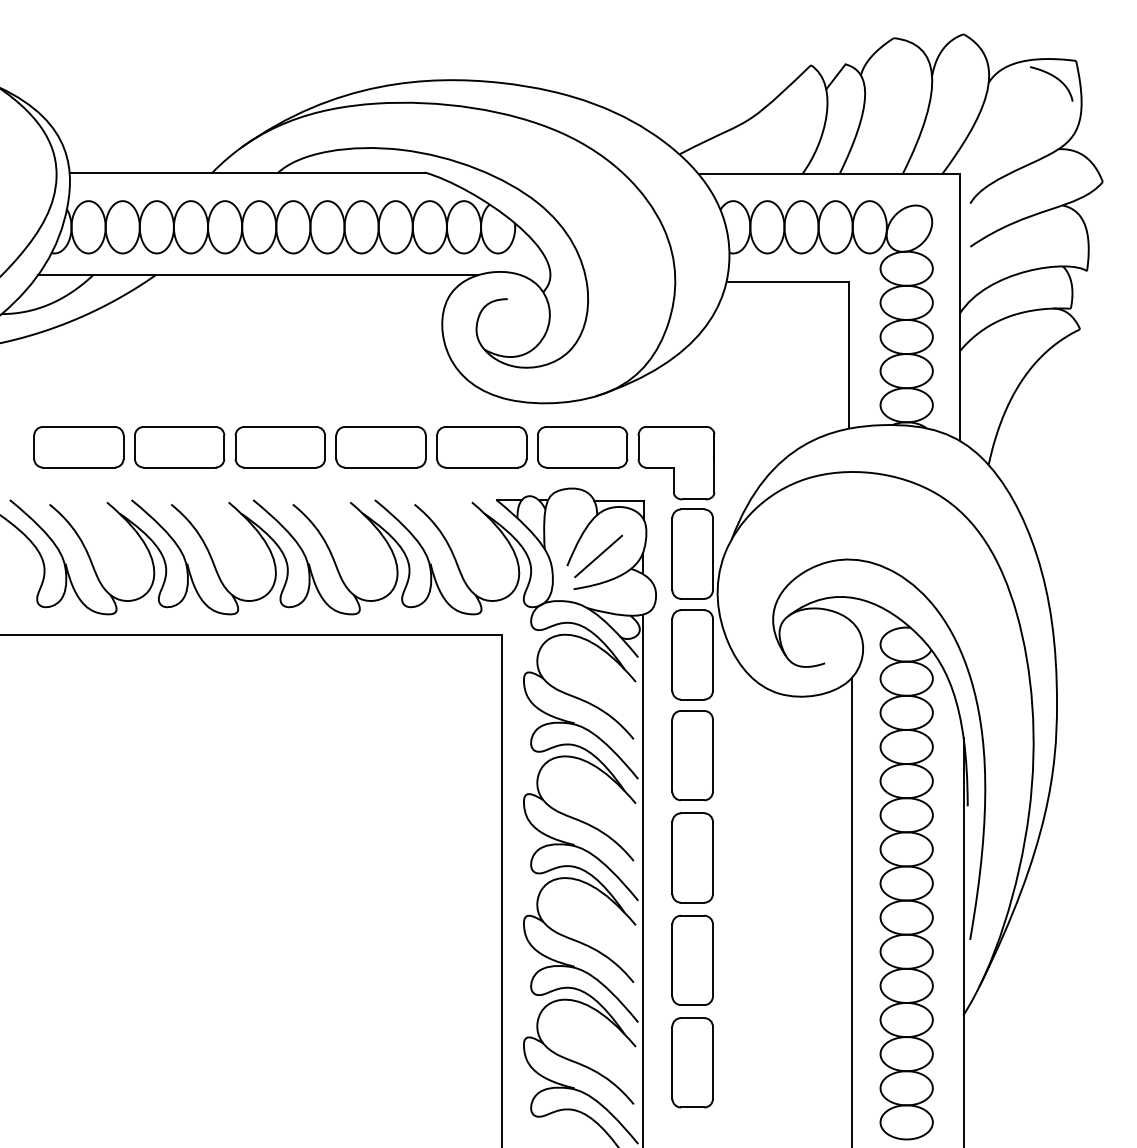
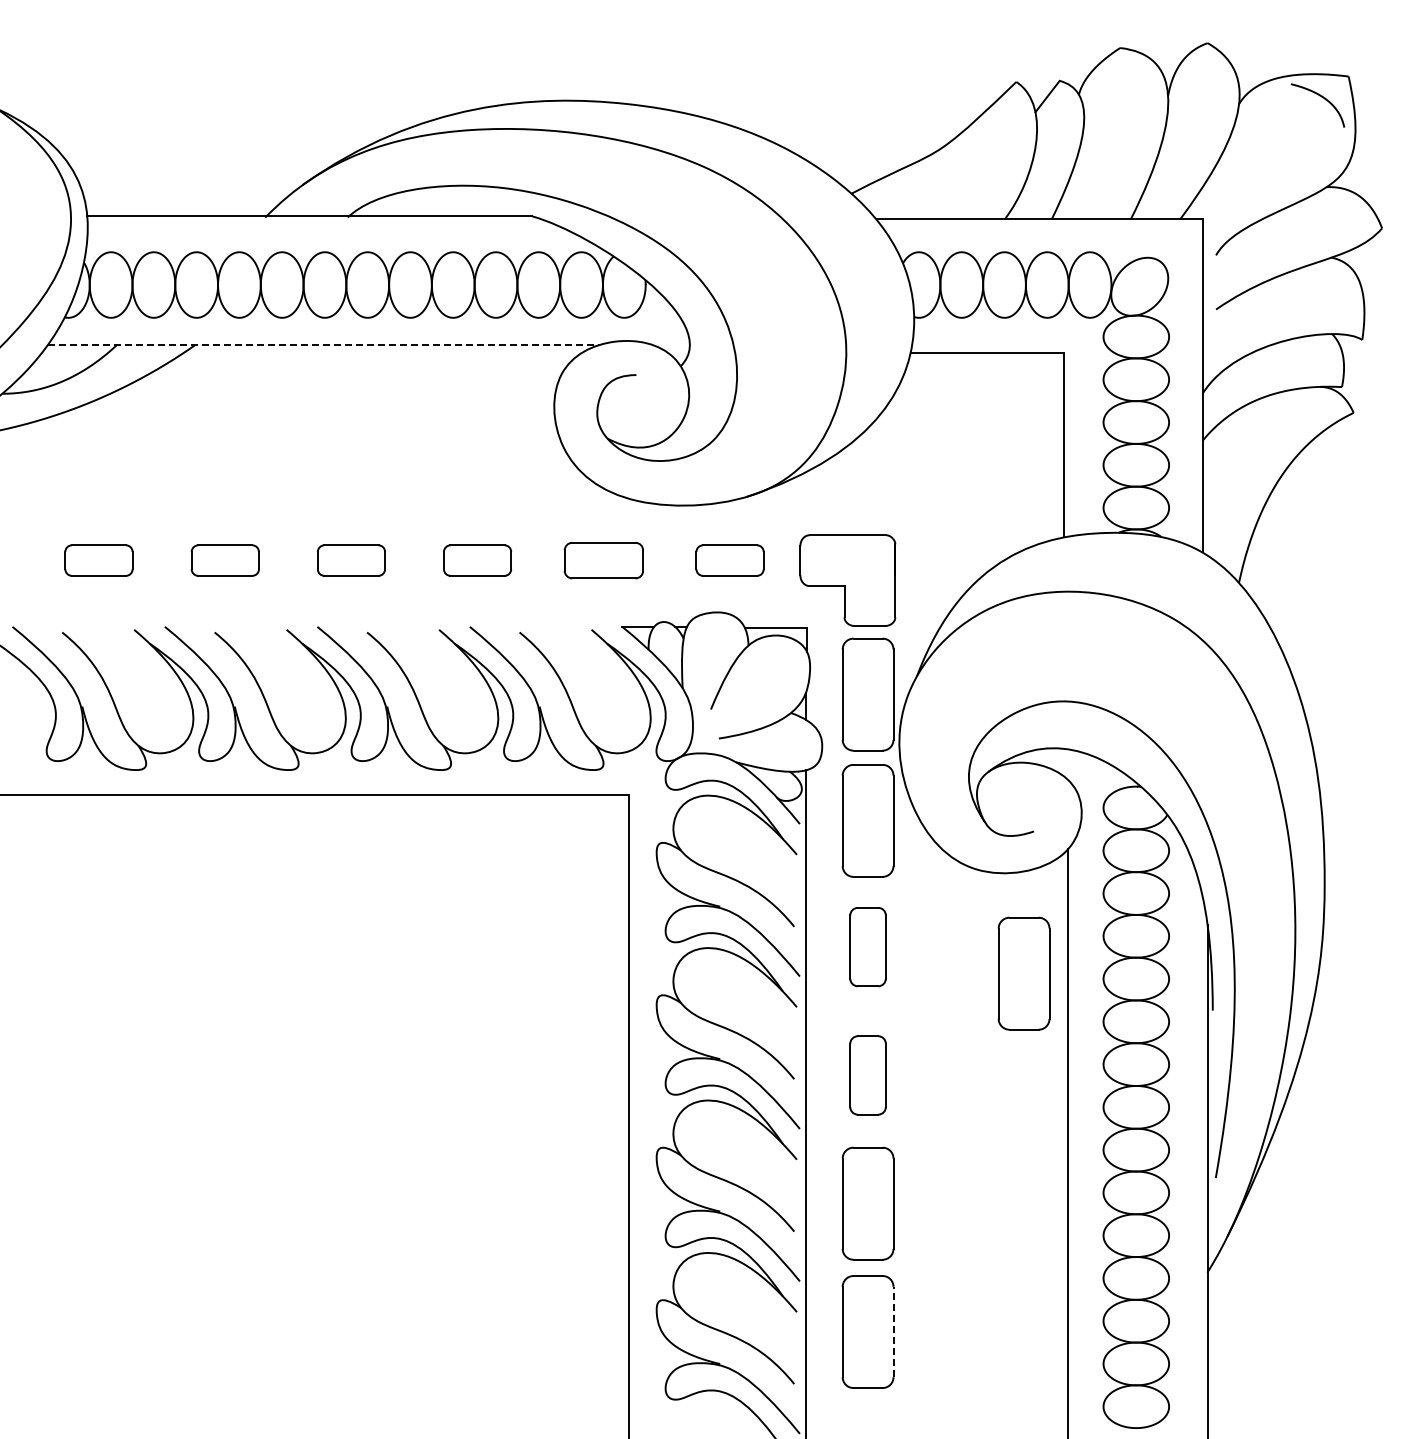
line: (258, 275) -> (323, 345), solid -> dashed
part: (78, 447) -> (98, 560), size x0.6
part: (179, 447) -> (225, 560), size x0.6
part: (280, 447) -> (351, 560), size x0.6
part: (380, 447) -> (477, 560), size x0.6
part: (481, 447) -> (603, 560), size x0.7
part: (582, 447) -> (729, 560), size x0.6
line: (598, 556) -> (749, 697), removed
part: (692, 755) -> (867, 946), size x0.7
part: (816, 776) -> (1023, 973), added
part: (692, 858) -> (867, 1075), size x0.7
line: (712, 1062) -> (893, 1331), solid -> dashed

